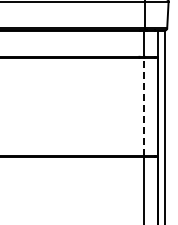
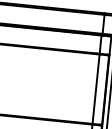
line: (144, 106) -> (96, 88), dashed -> solid

